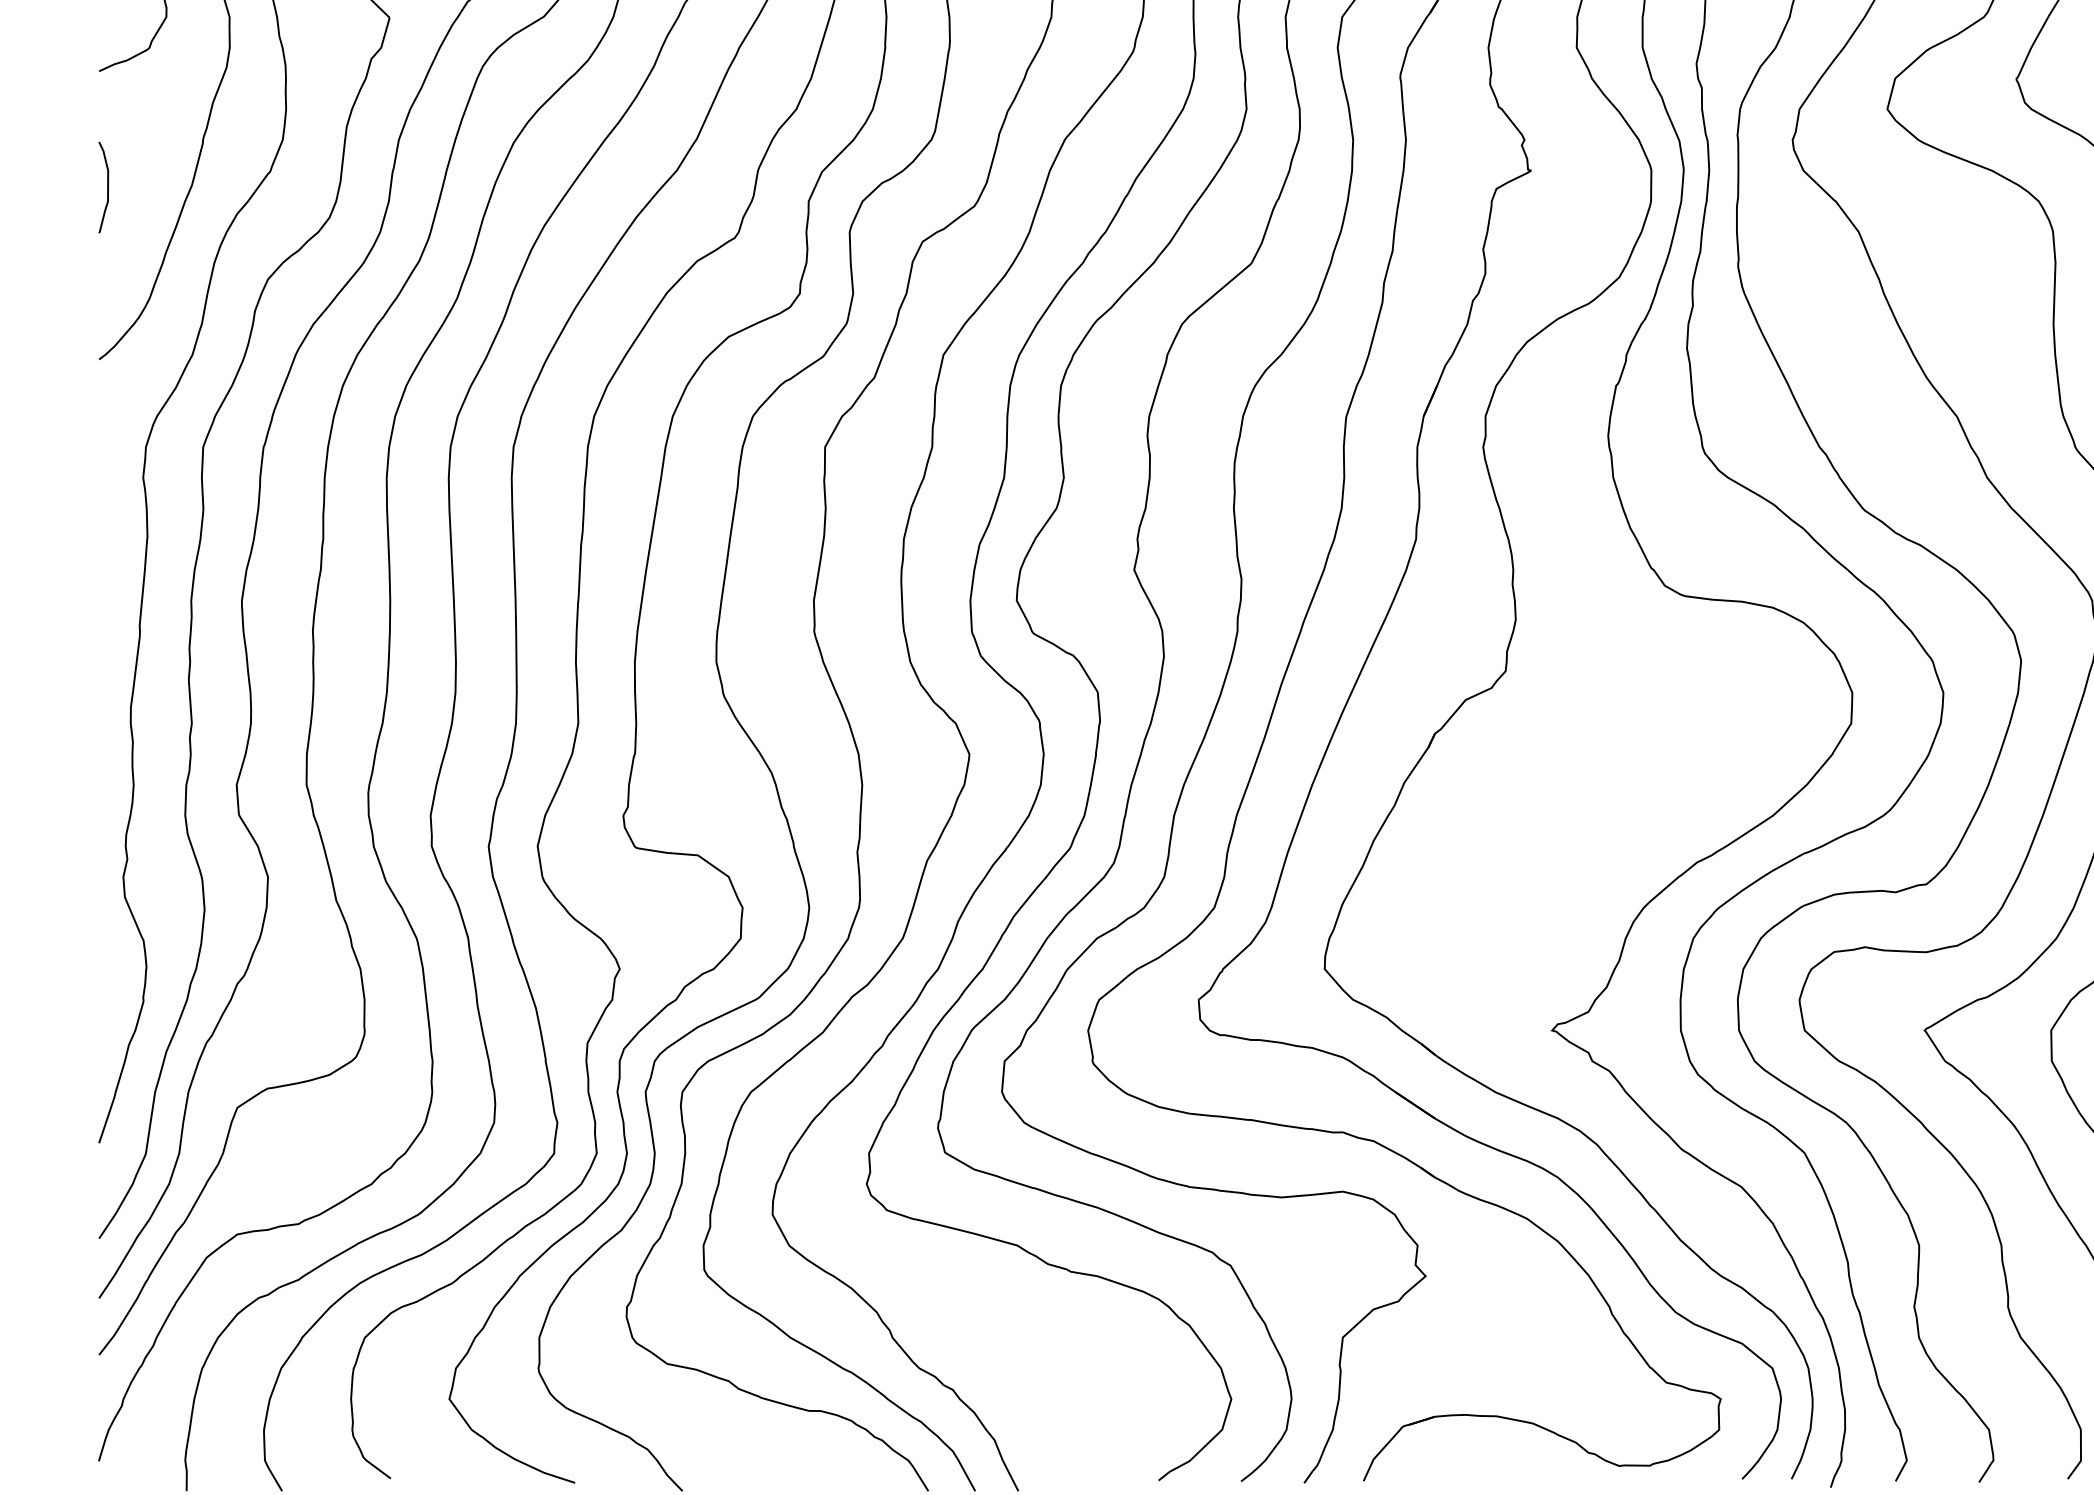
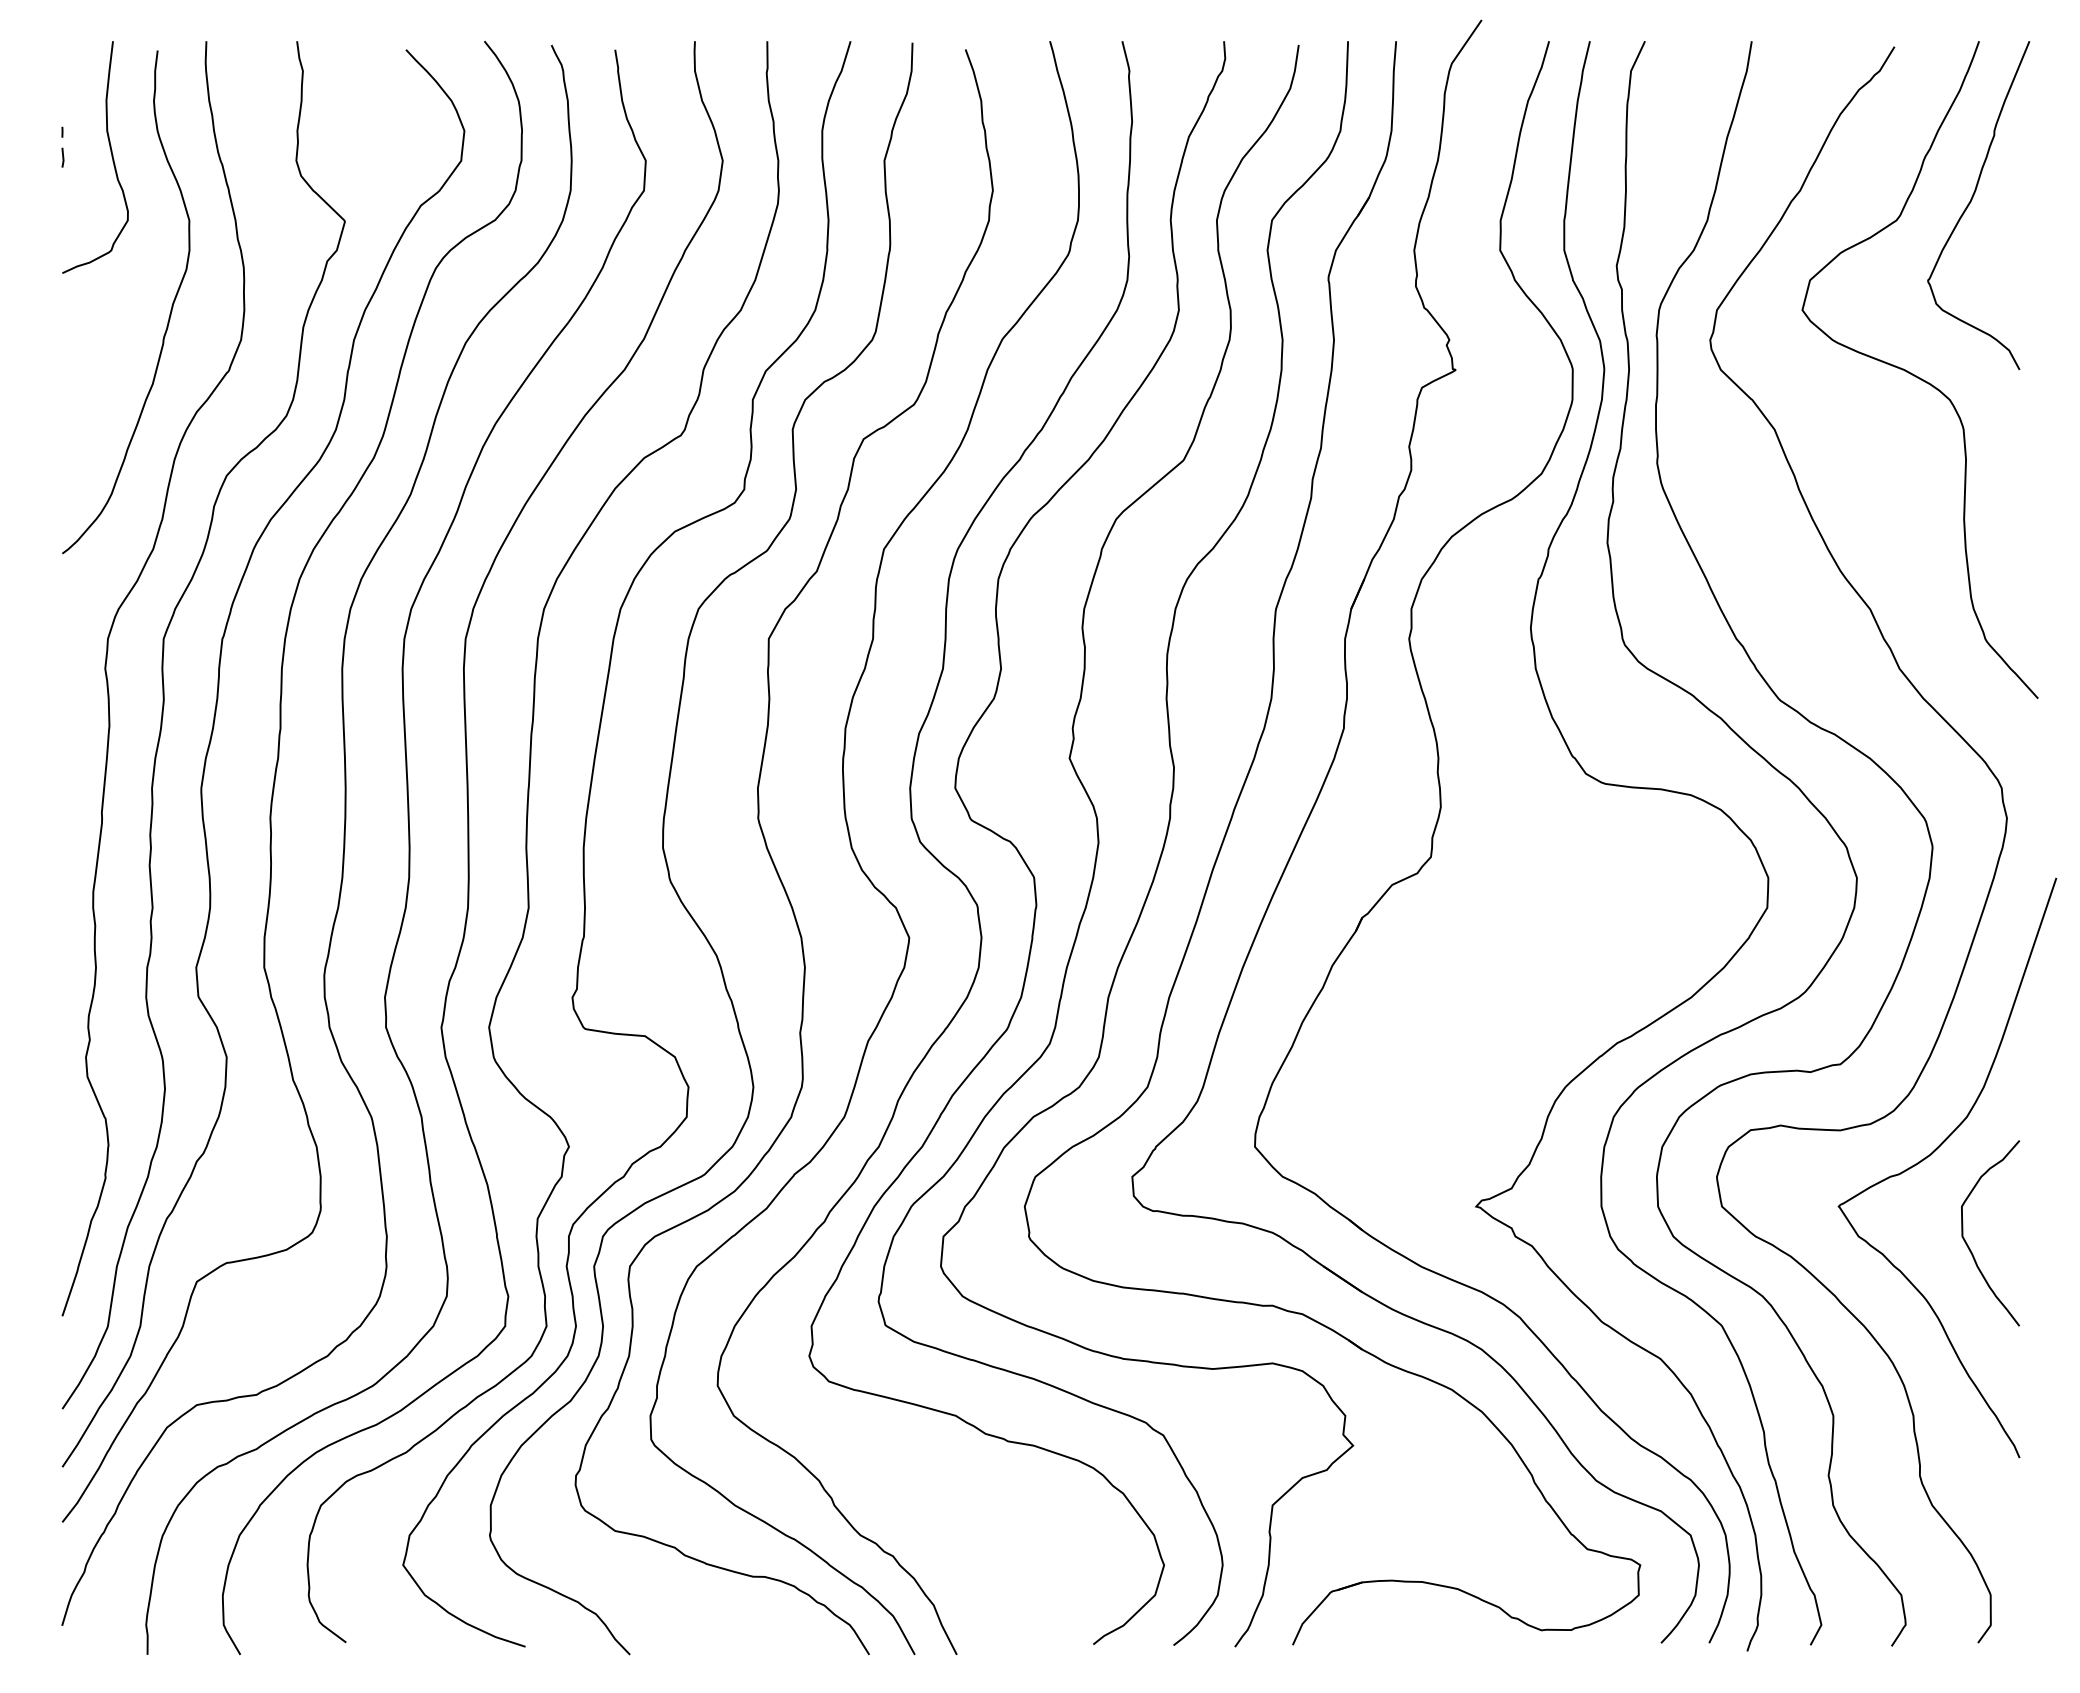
curve: (107, 186) -> (70, 385), removed

